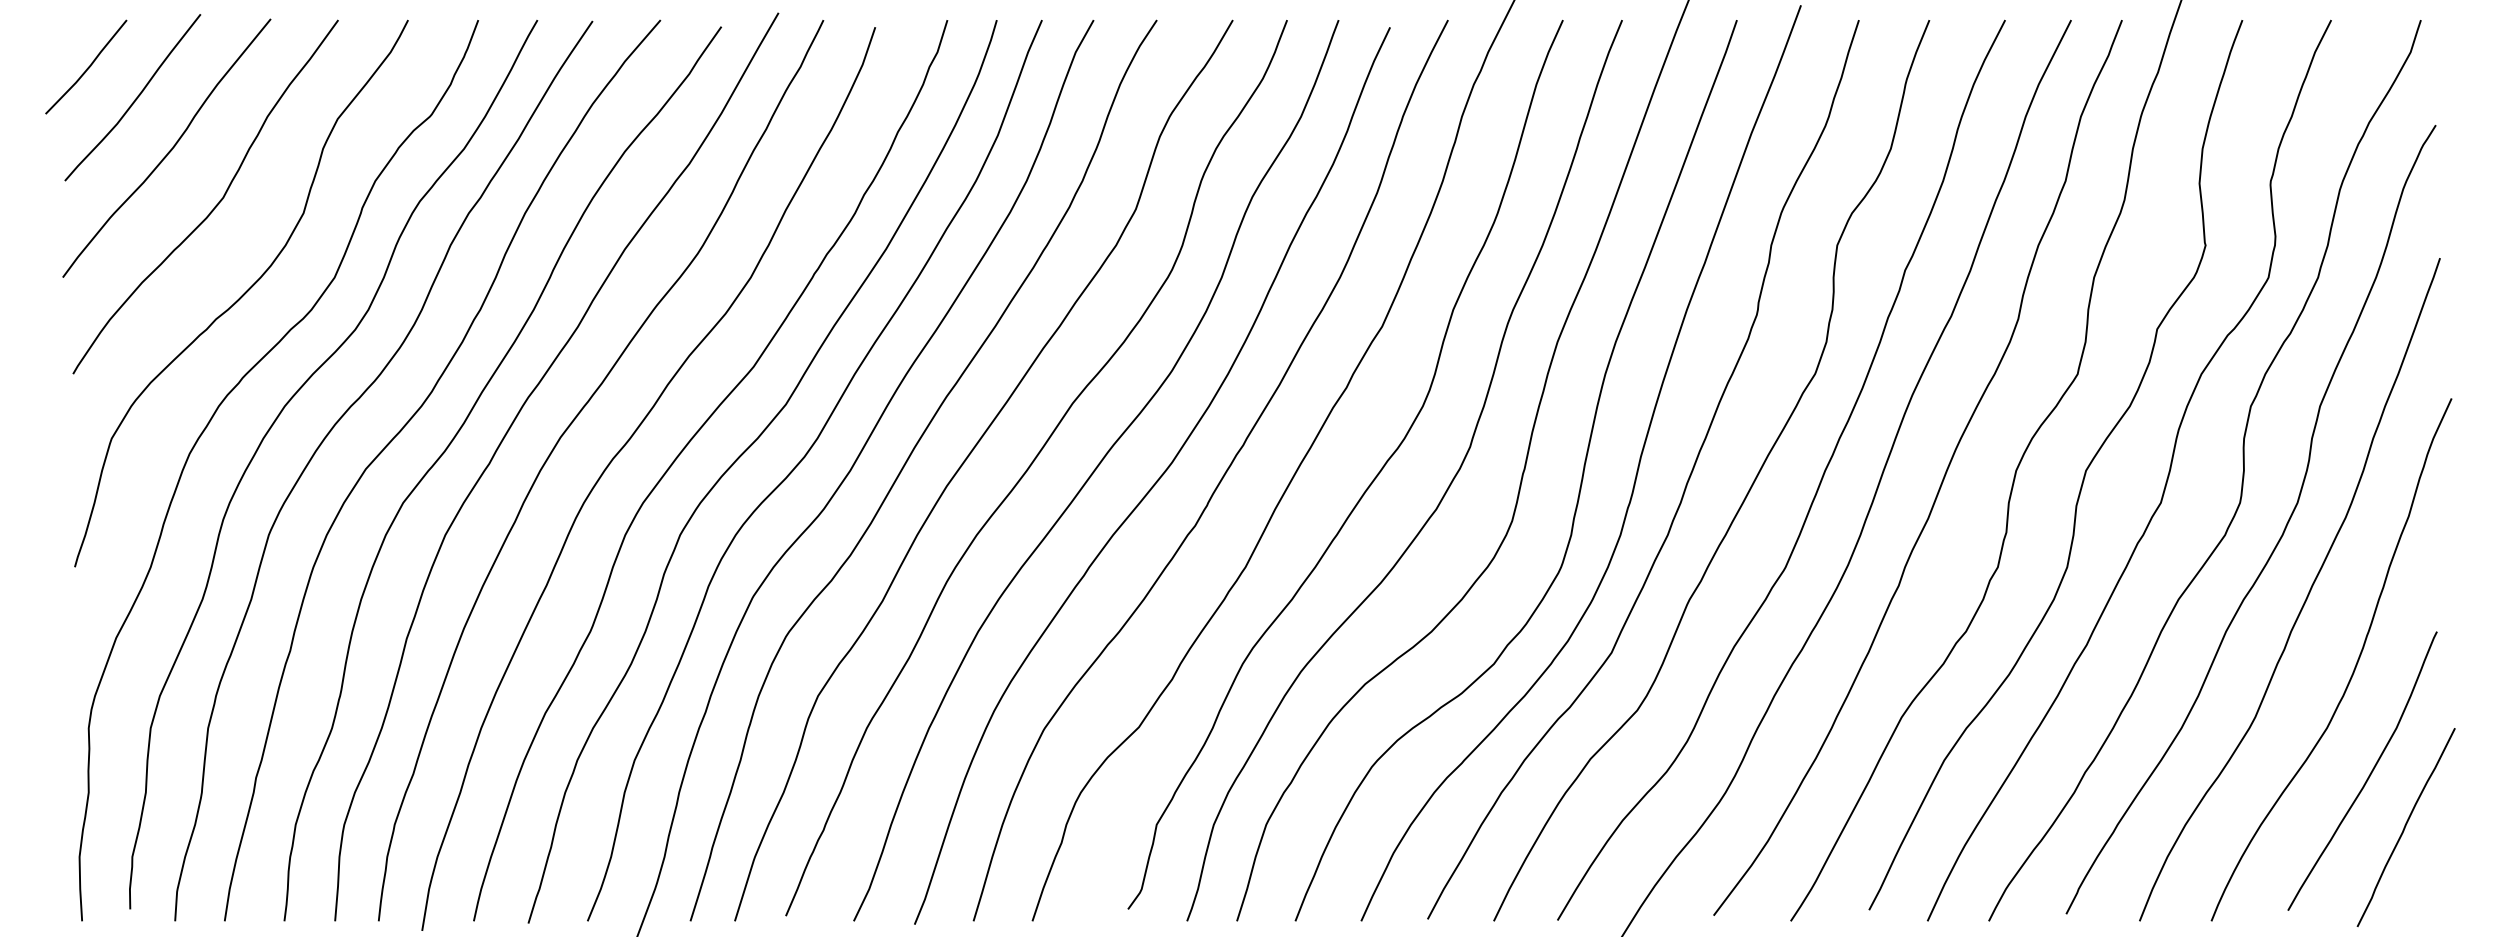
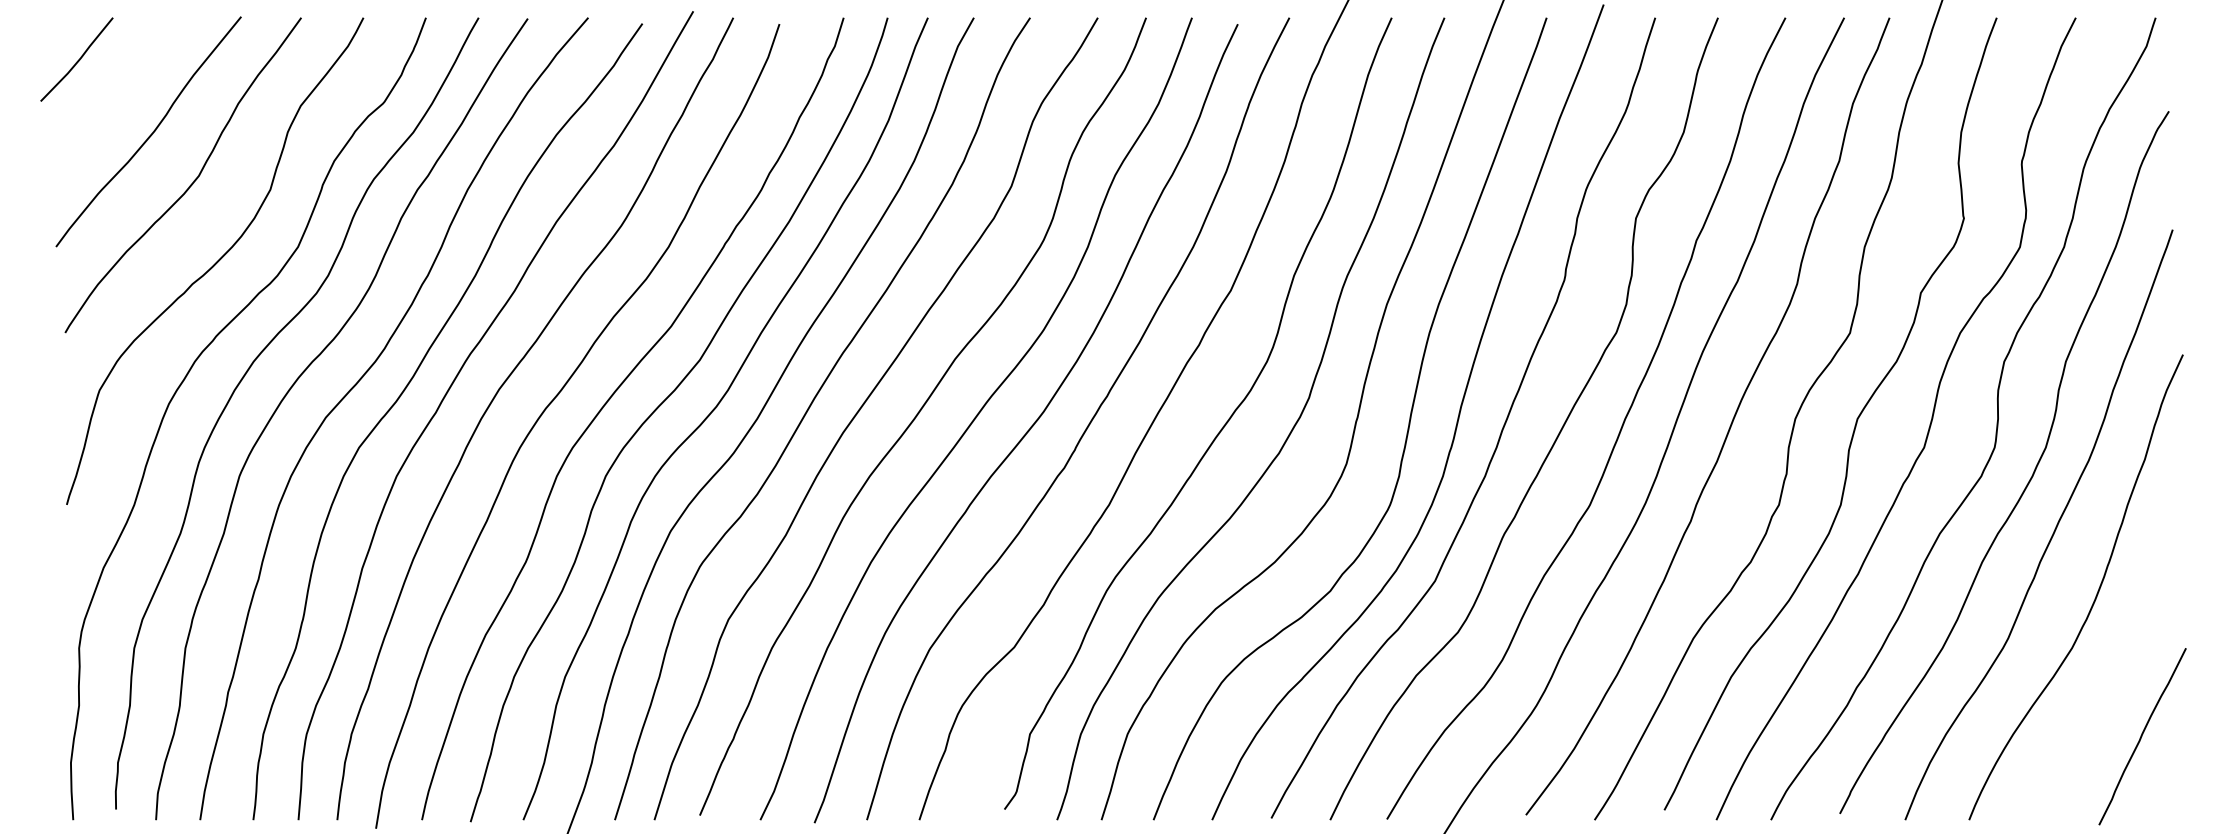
curve: (135, 98) -> (120, 87), removed
curve: (2369, 774) -> (2109, 689), removed

